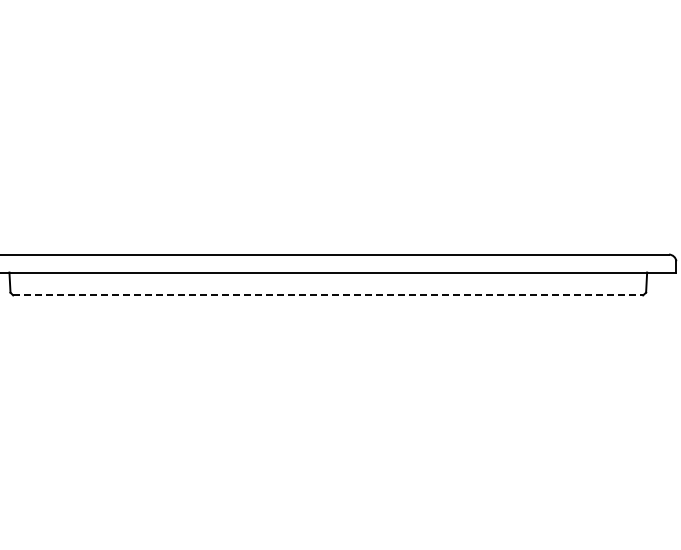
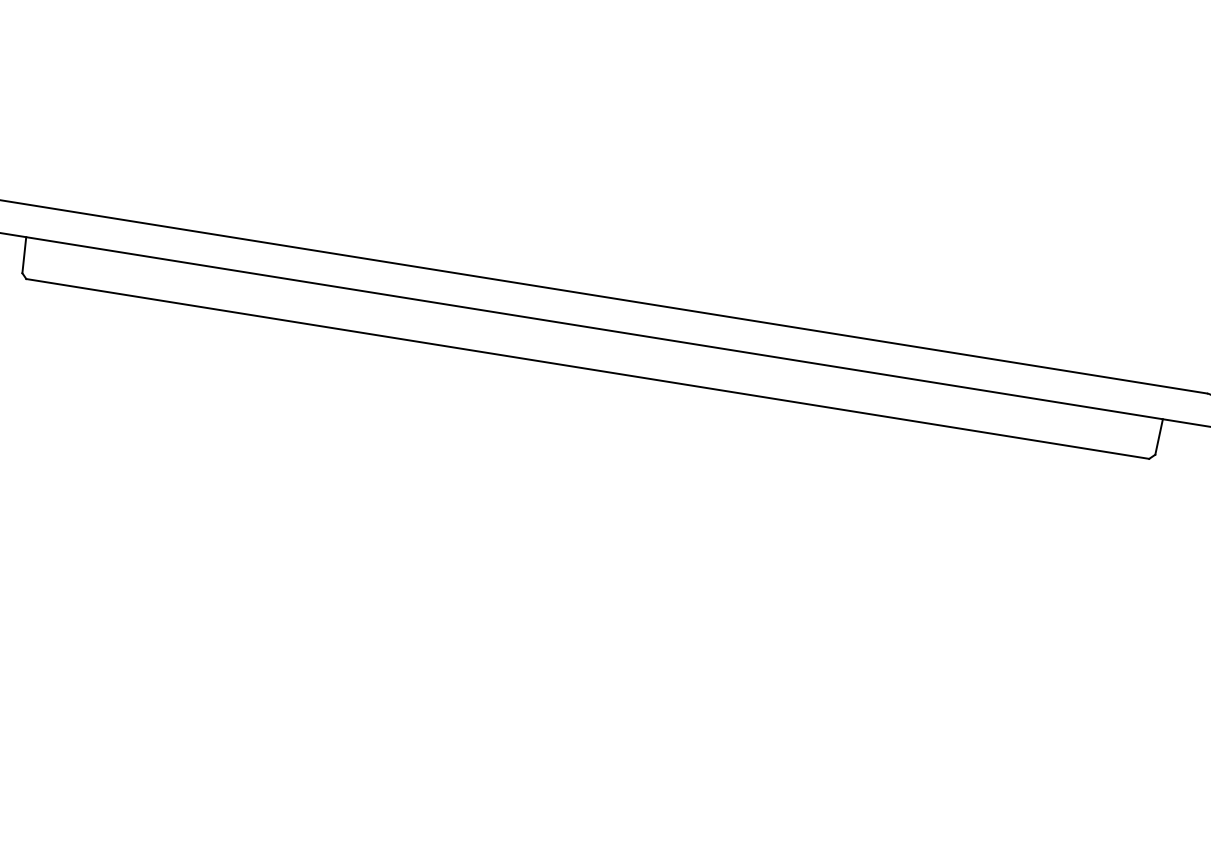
line: (328, 295) -> (588, 369), dashed -> solid

